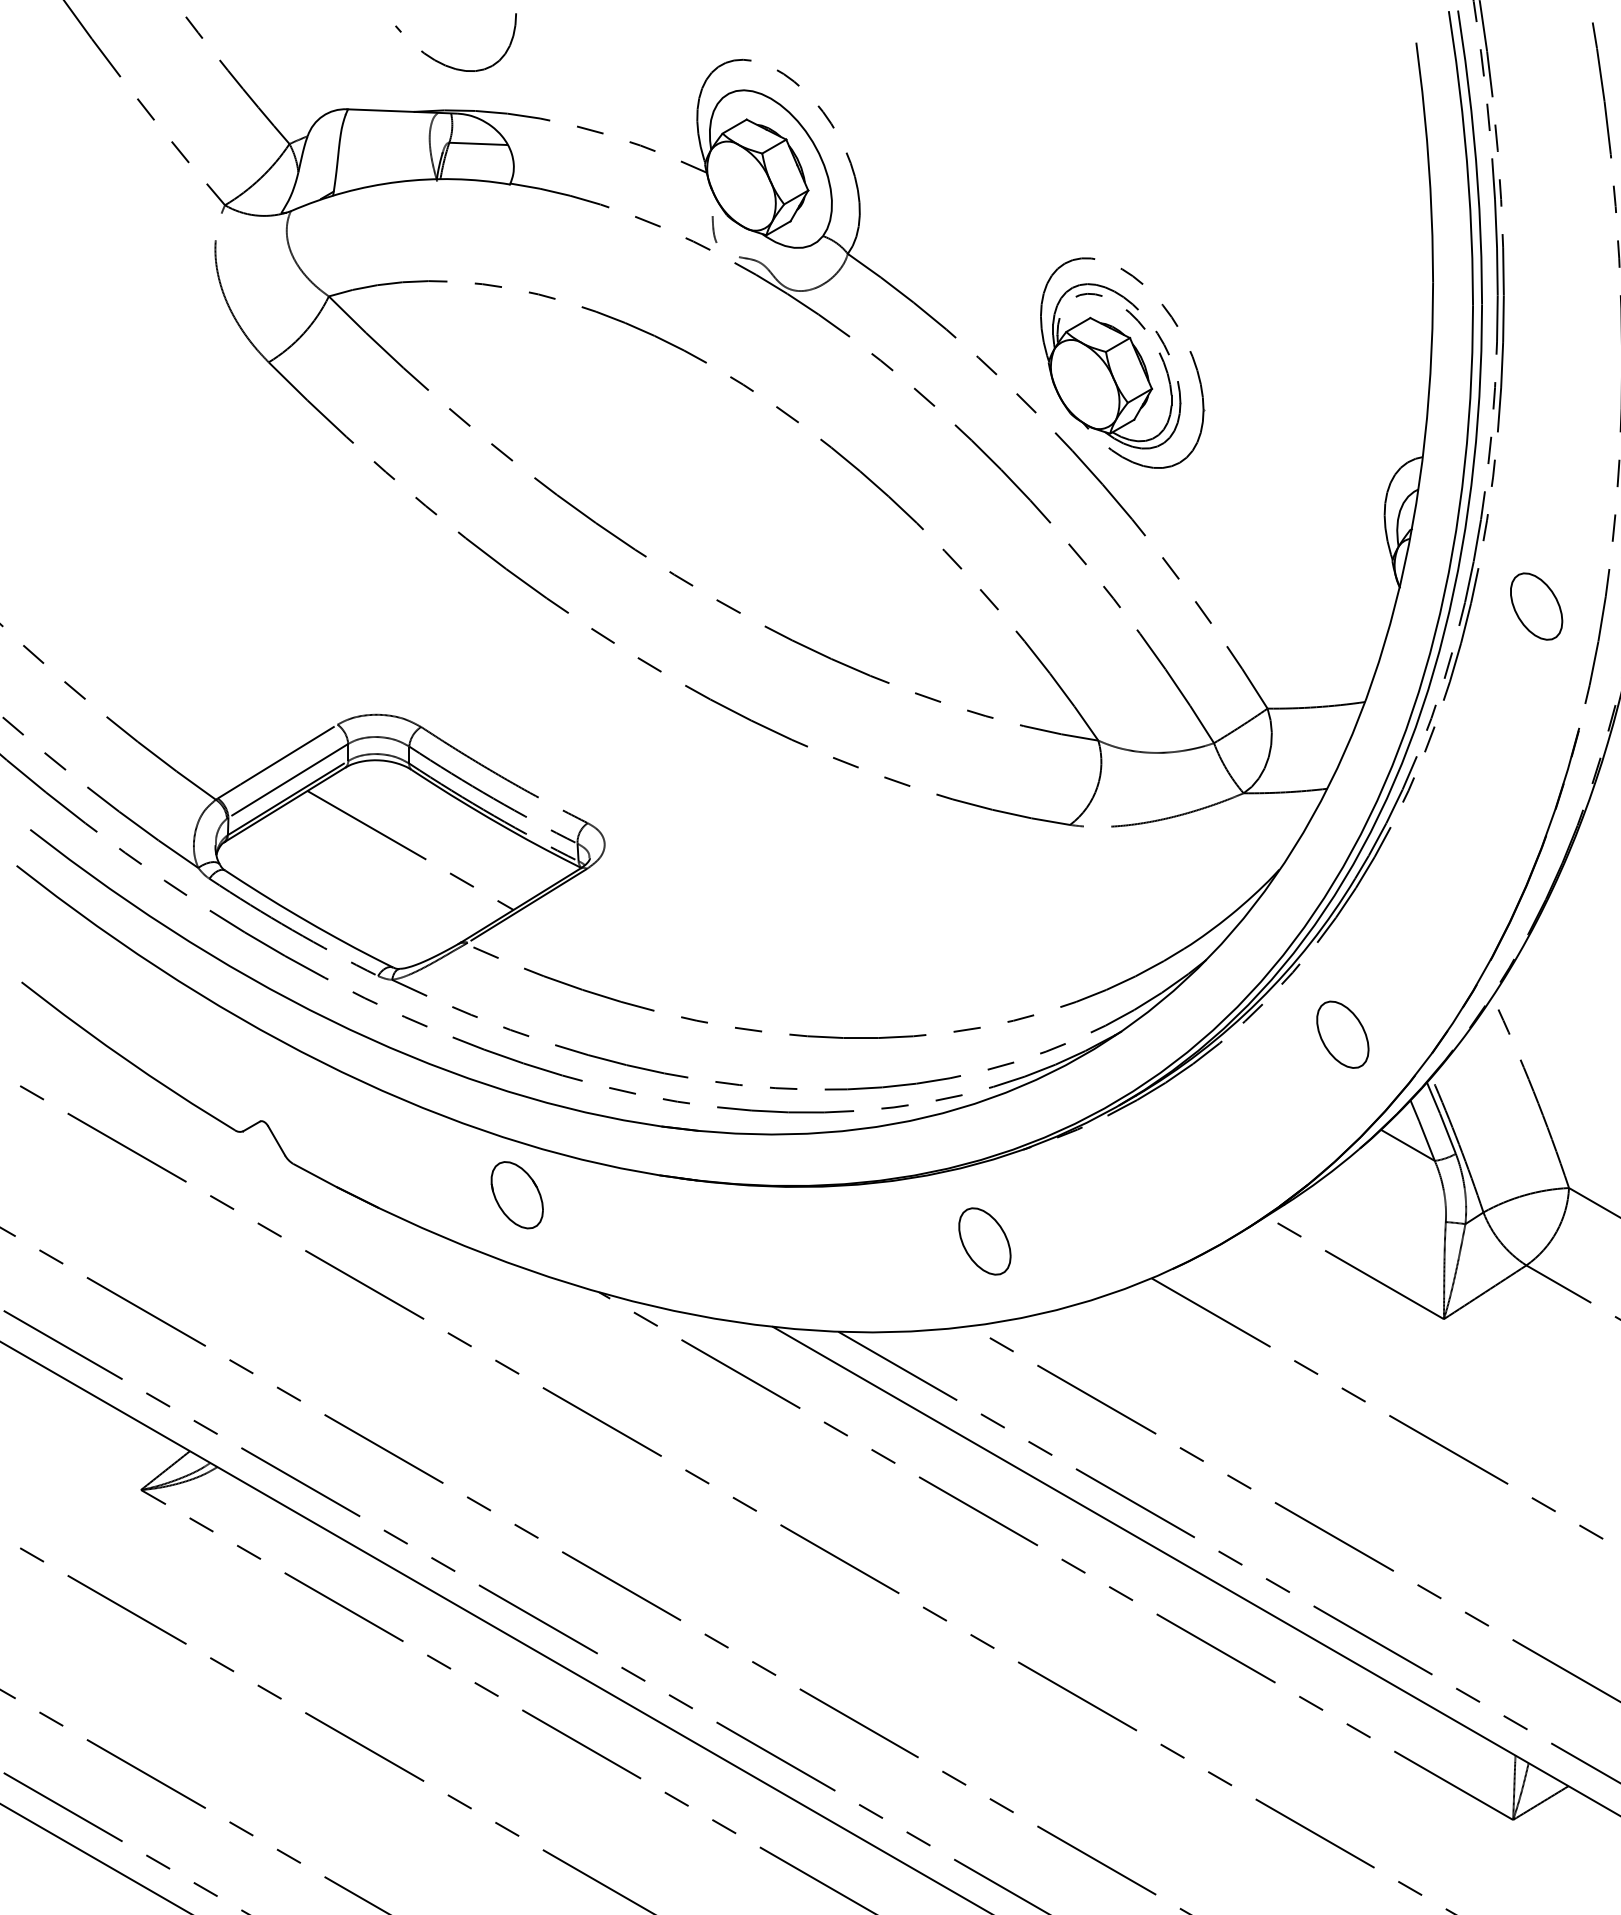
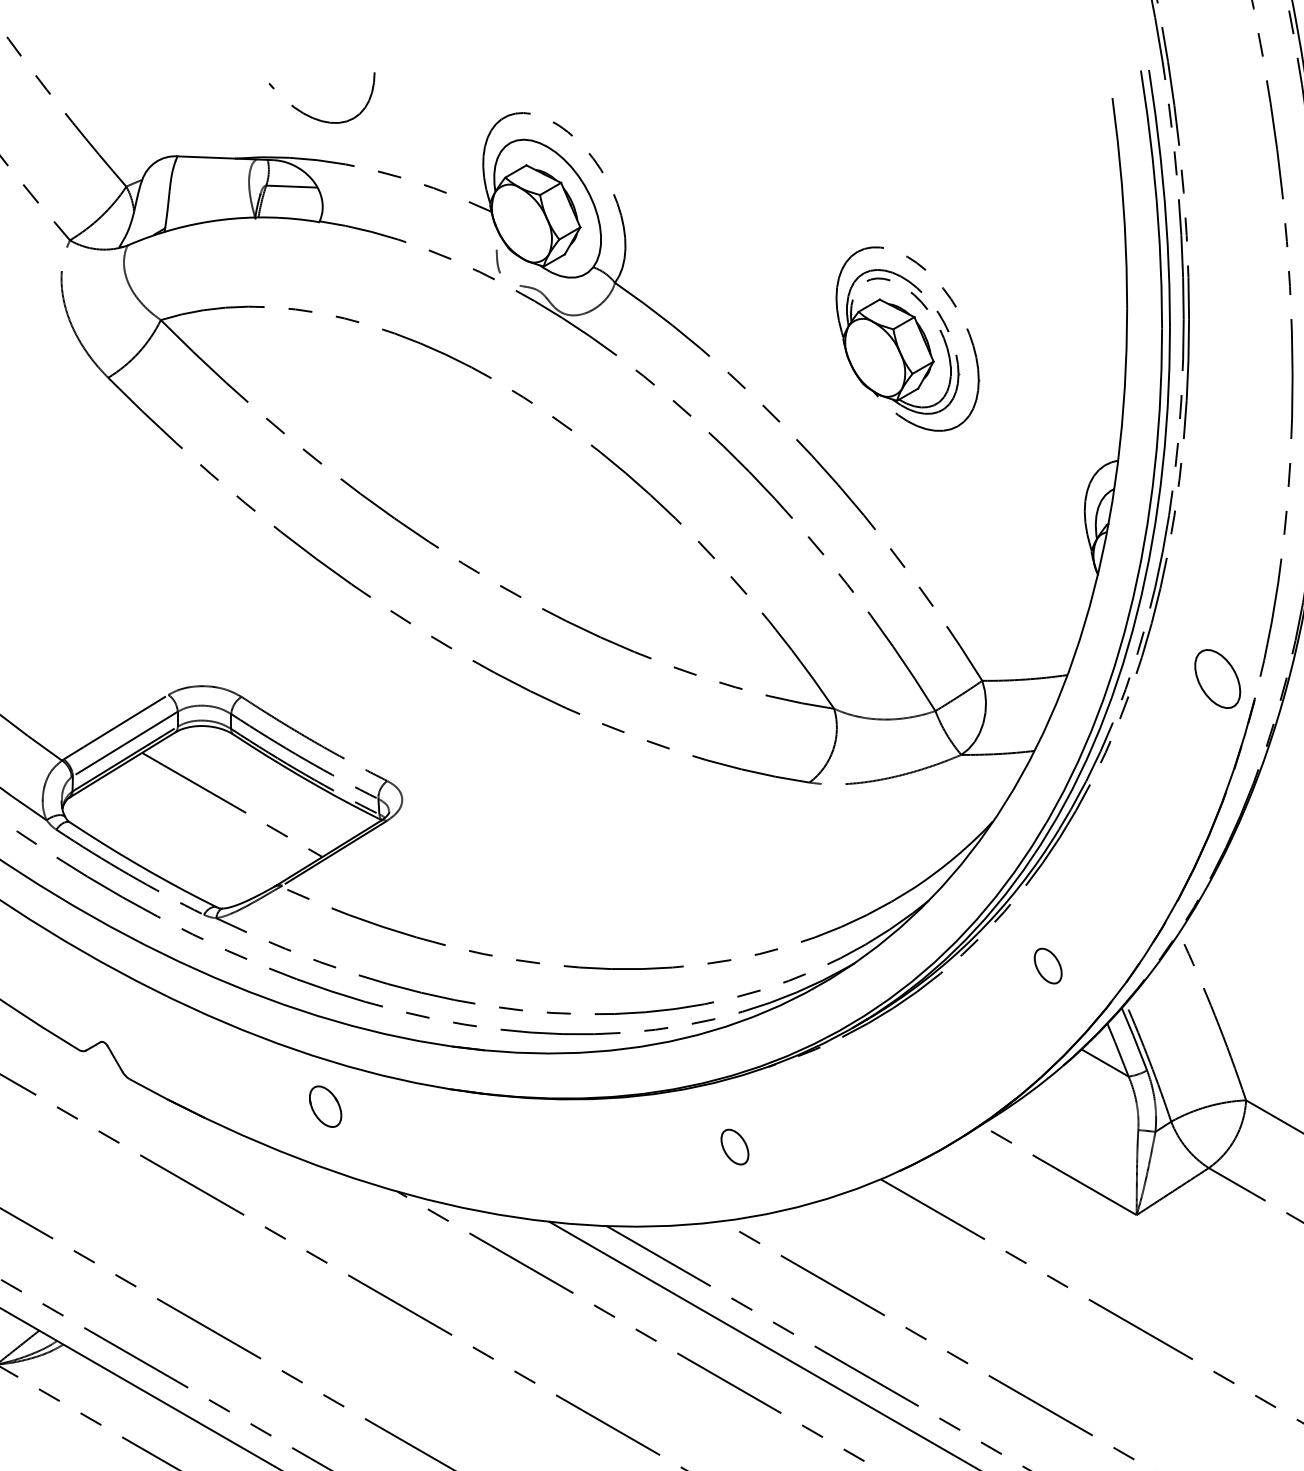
curve: (448, 65) -> (315, 118), moved
part: (1122, 362) -> (907, 338), moved
part: (1536, 606) -> (1217, 678), moved
part: (1342, 1034) -> (1047, 965), size x0.6
part: (516, 1195) -> (325, 1106), size x0.7
part: (984, 1241) -> (734, 1147), size x0.6

